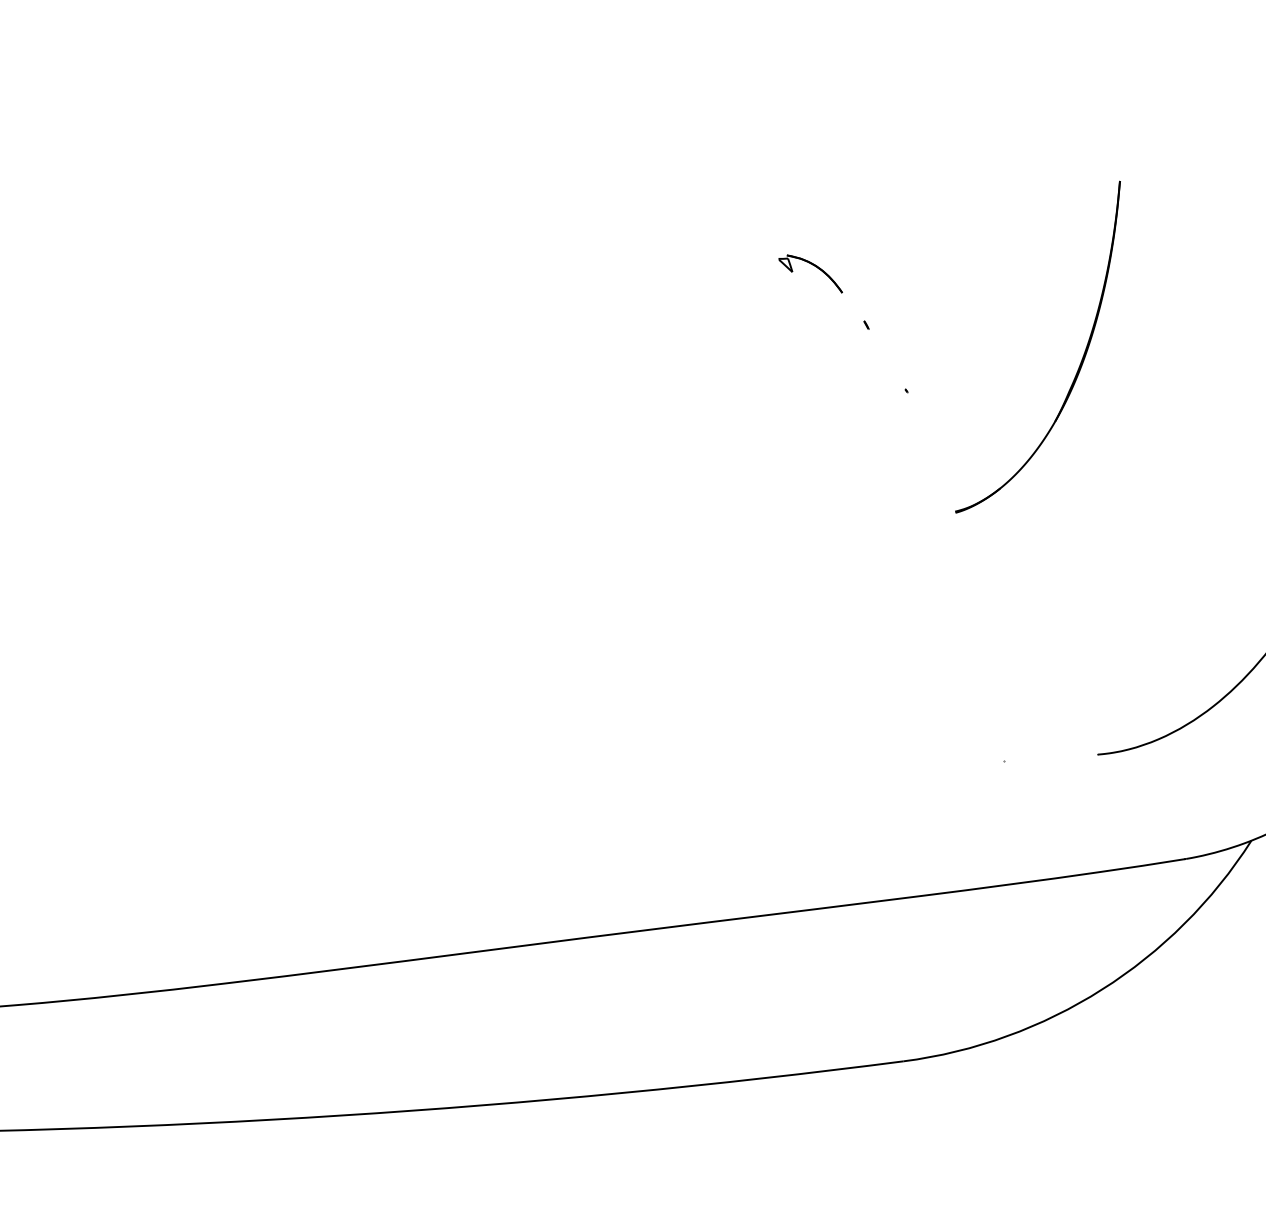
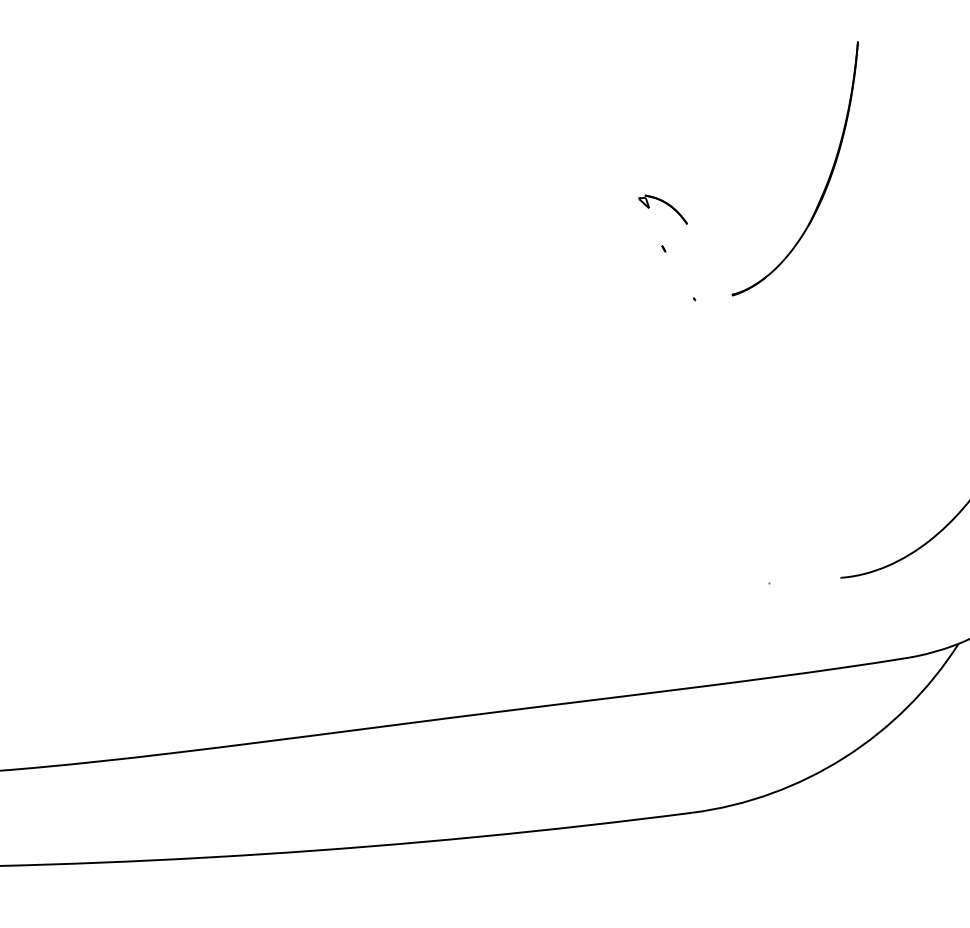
part: (812, 265) -> (664, 203), moved
part: (1078, 365) -> (826, 182), moved

